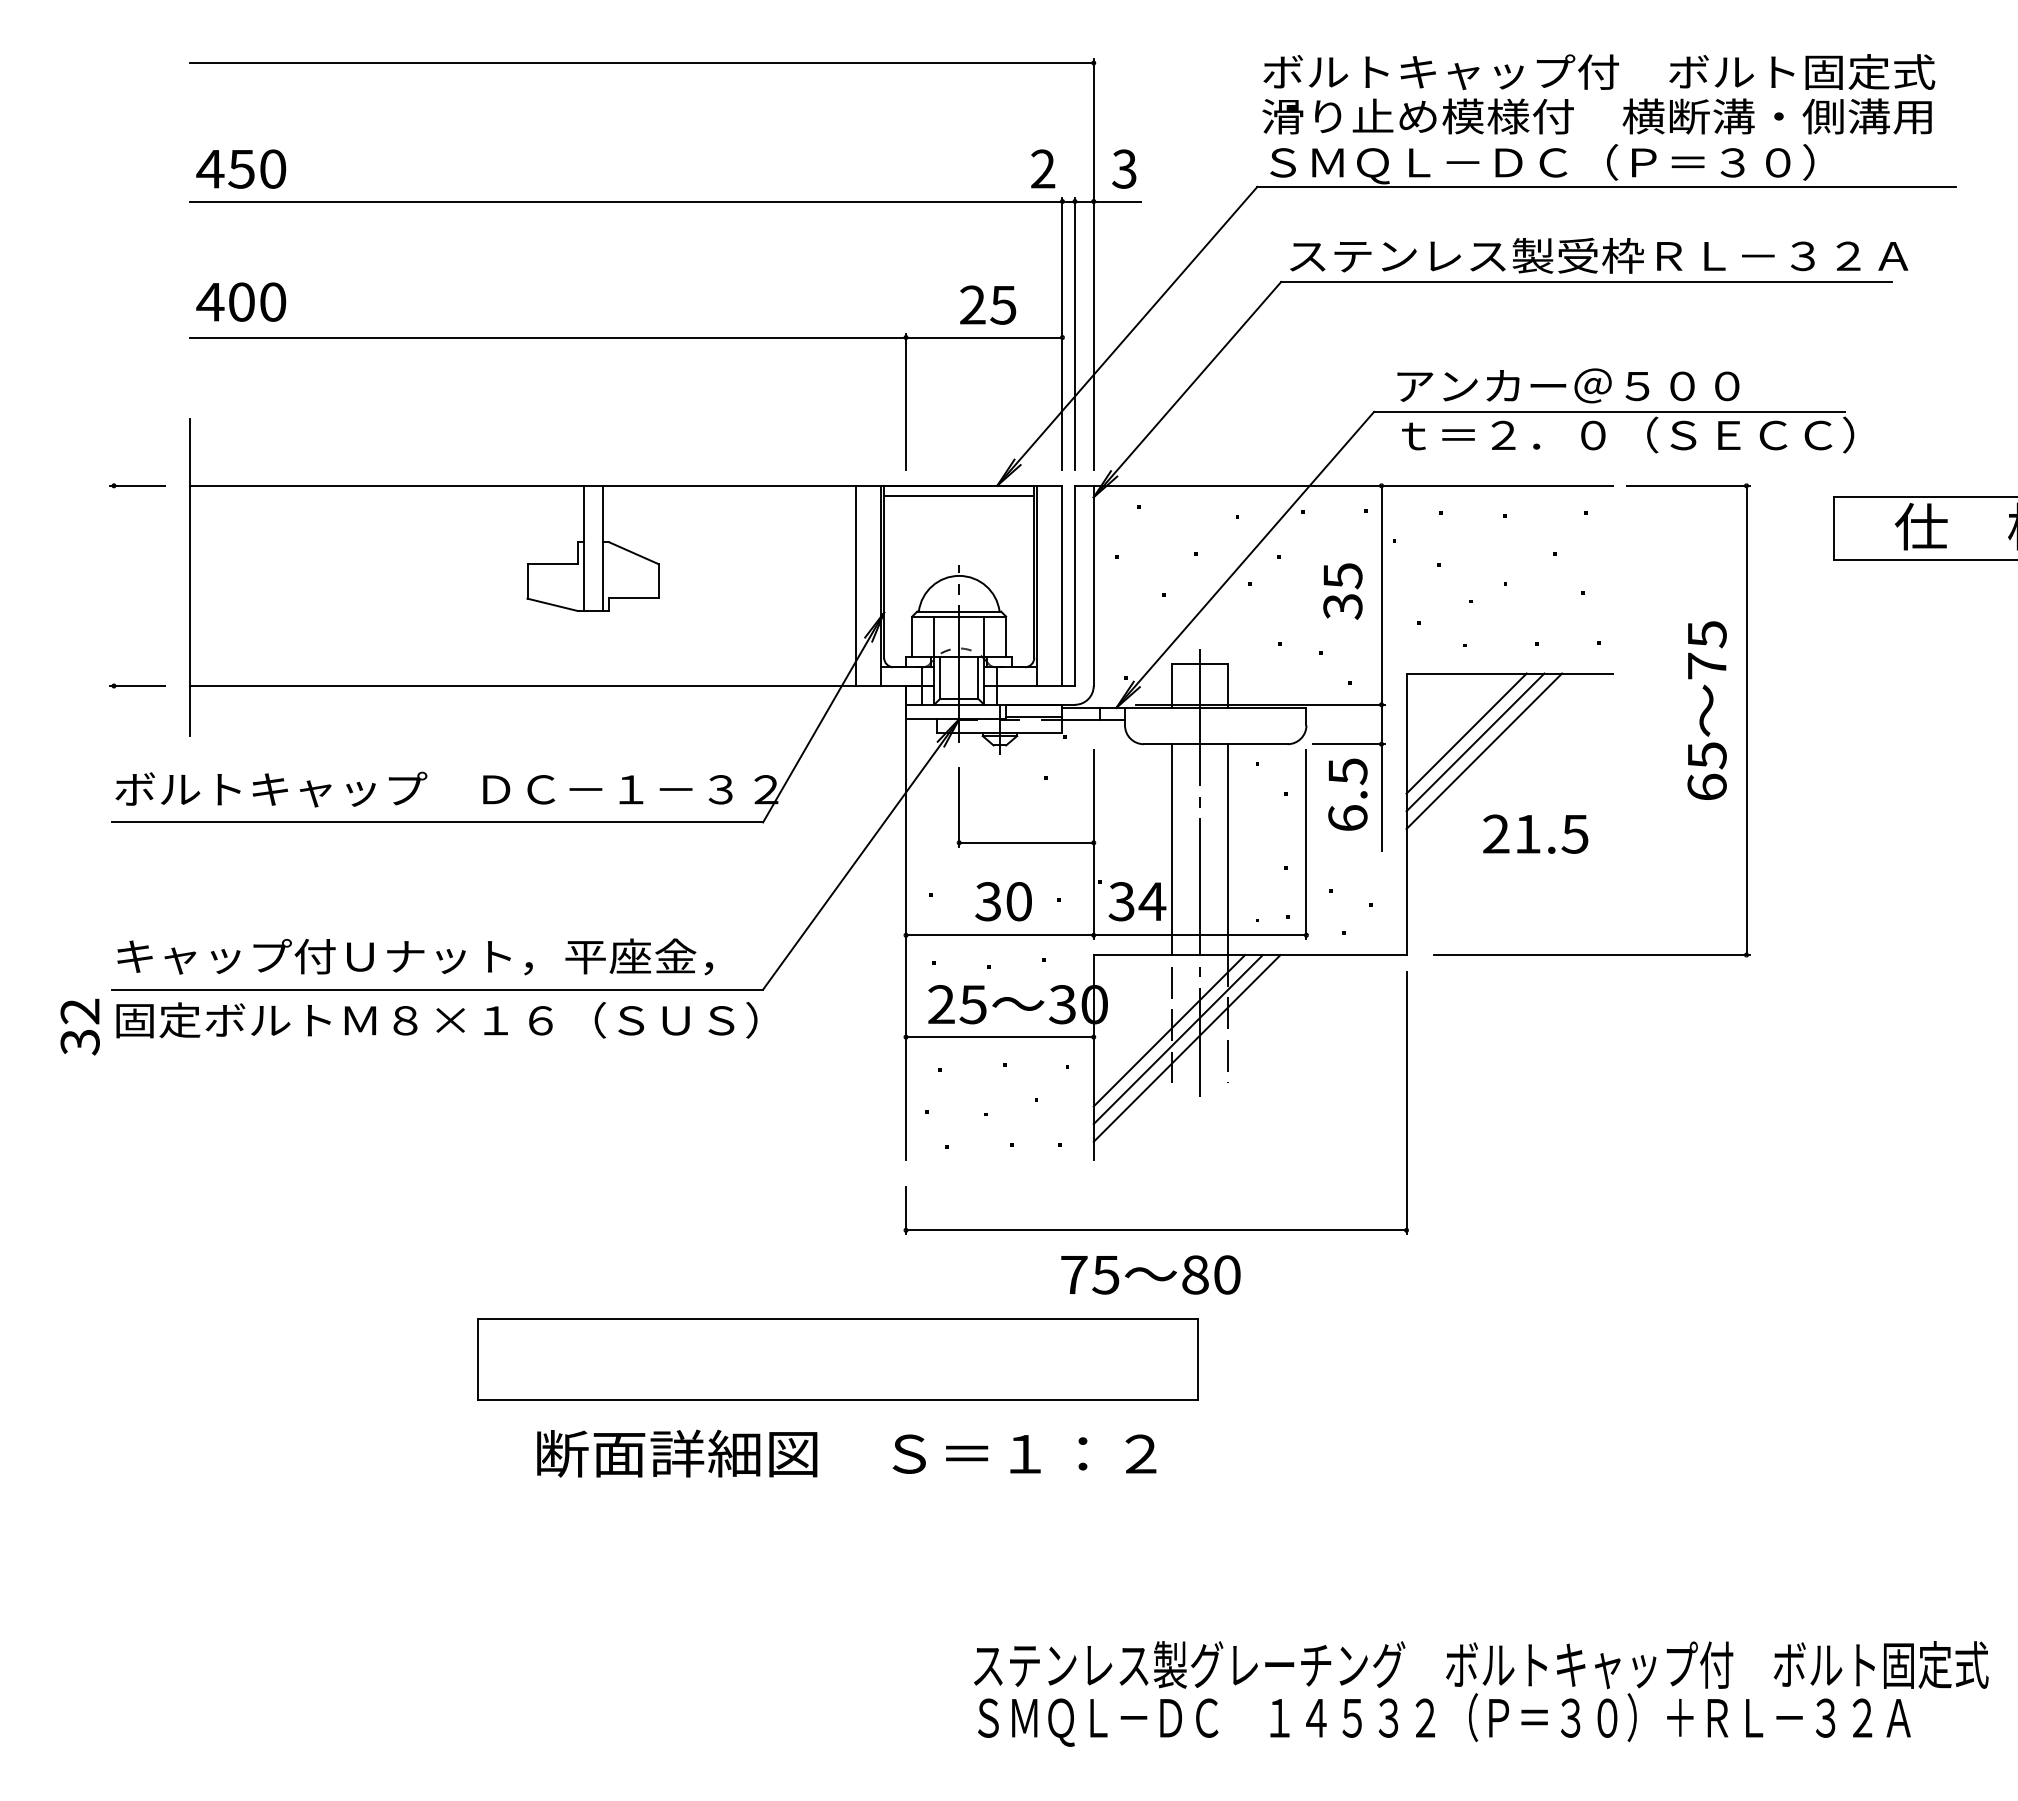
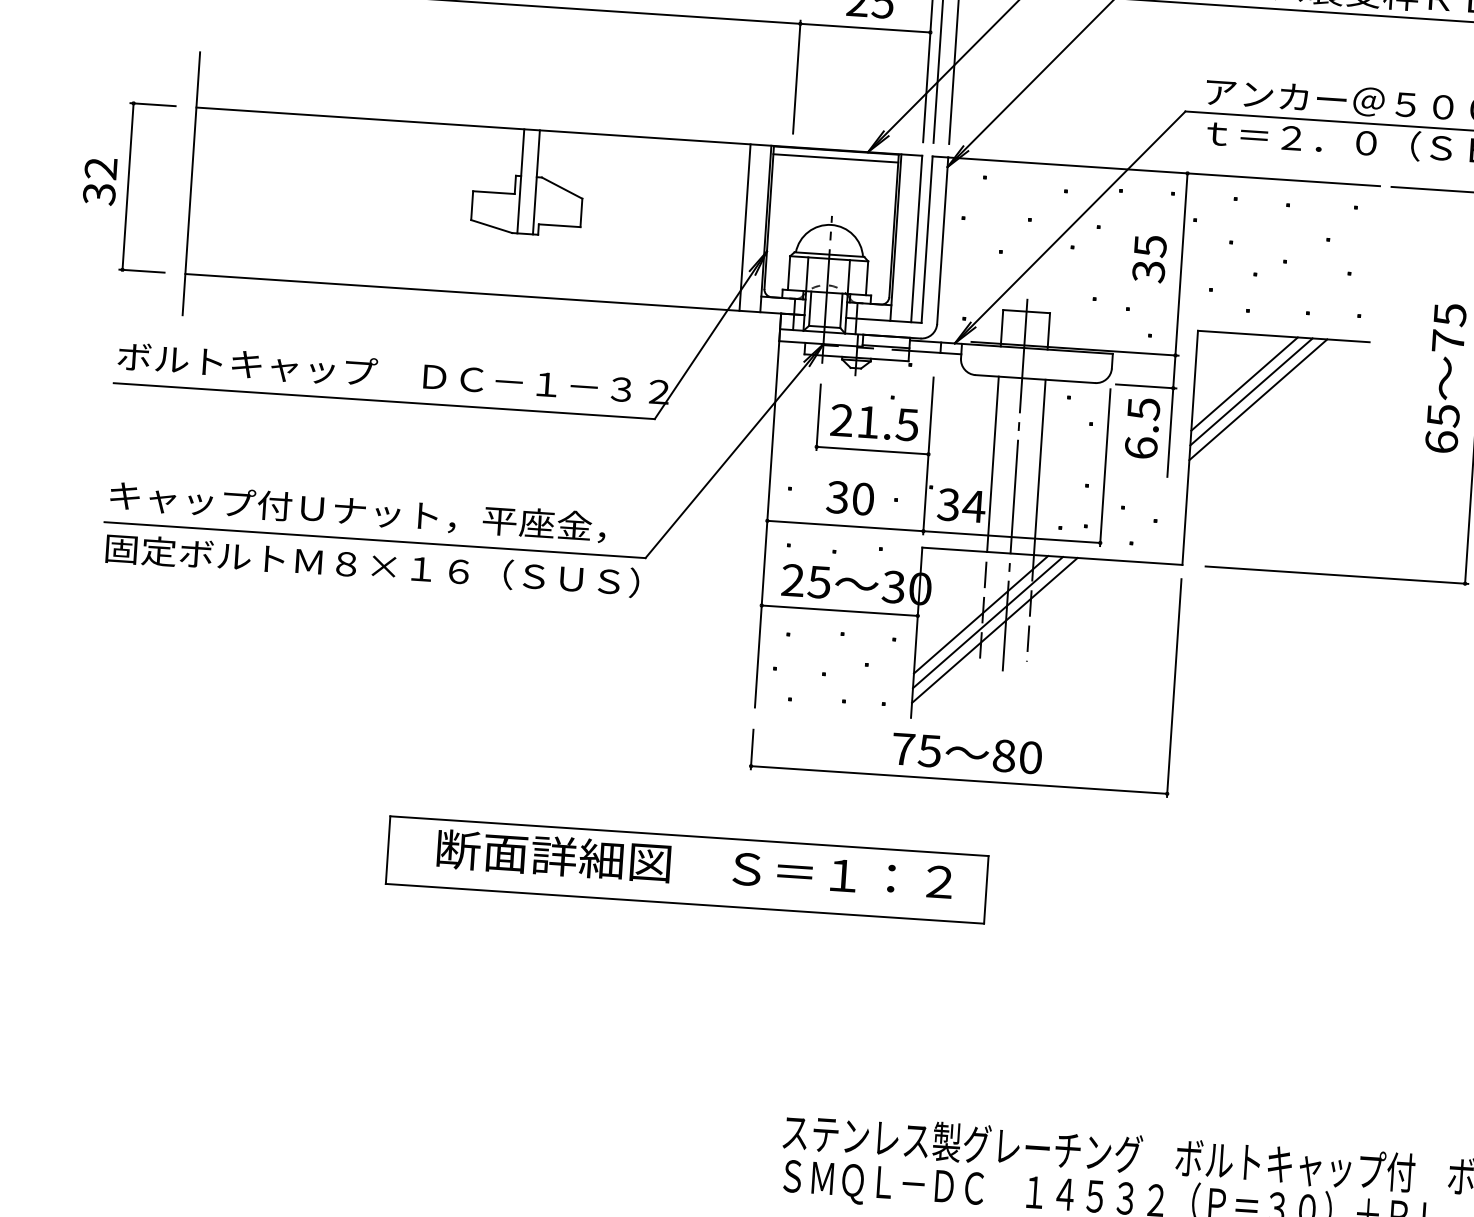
line: (113, 585) -> (127, 186), added
text: (1535, 833) -> (874, 422), moved
text: (79, 1026) -> (99, 181), moved
text: (1150, 1274) -> (966, 753), moved
text: (846, 1453) -> (694, 865), moved

